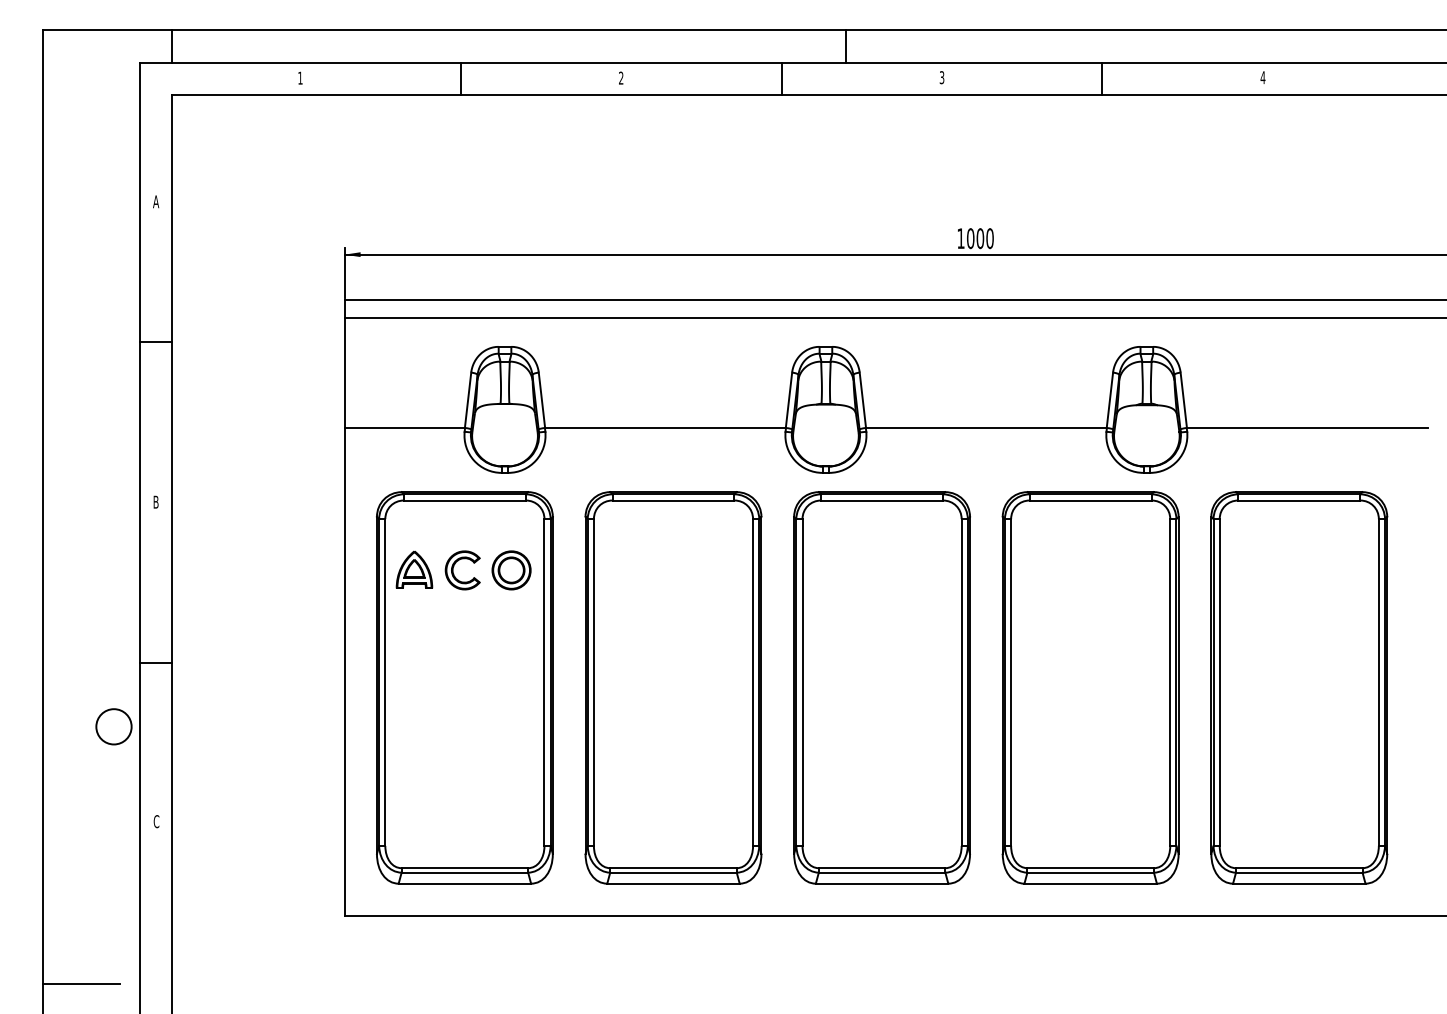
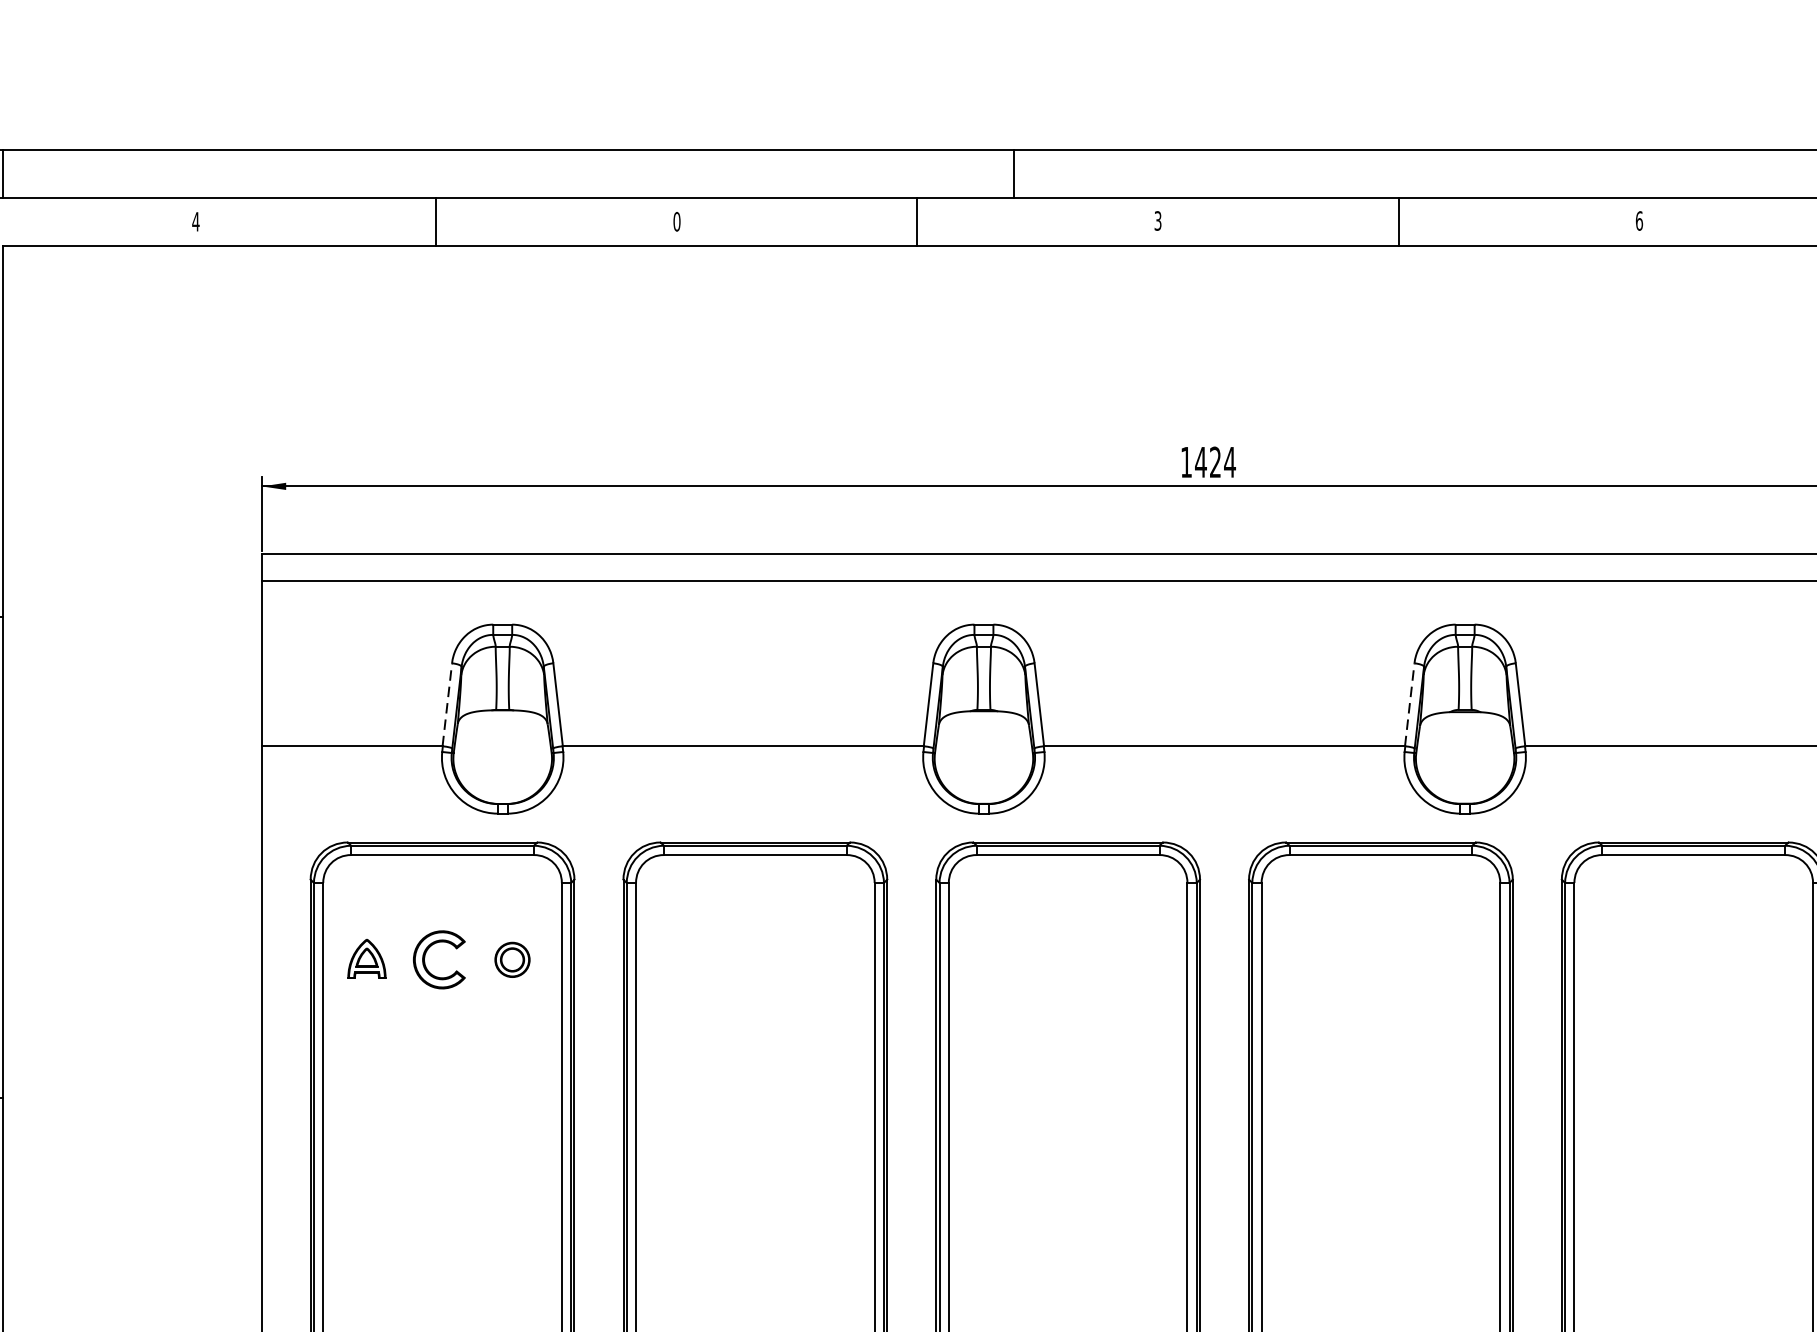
text: (299, 77) -> (194, 220), 1 -> 4
text: (620, 77) -> (675, 220), 2 -> 0
text: (1262, 77) -> (1638, 220), 4 -> 6
text: (979, 238) -> (1214, 462), 1000 -> 1424
line: (468, 400) -> (447, 705), solid -> dashed
line: (1109, 400) -> (1409, 705), solid -> dashed
part: (414, 569) -> (366, 958), size x0.7
part: (511, 570) -> (512, 959), size x0.6

